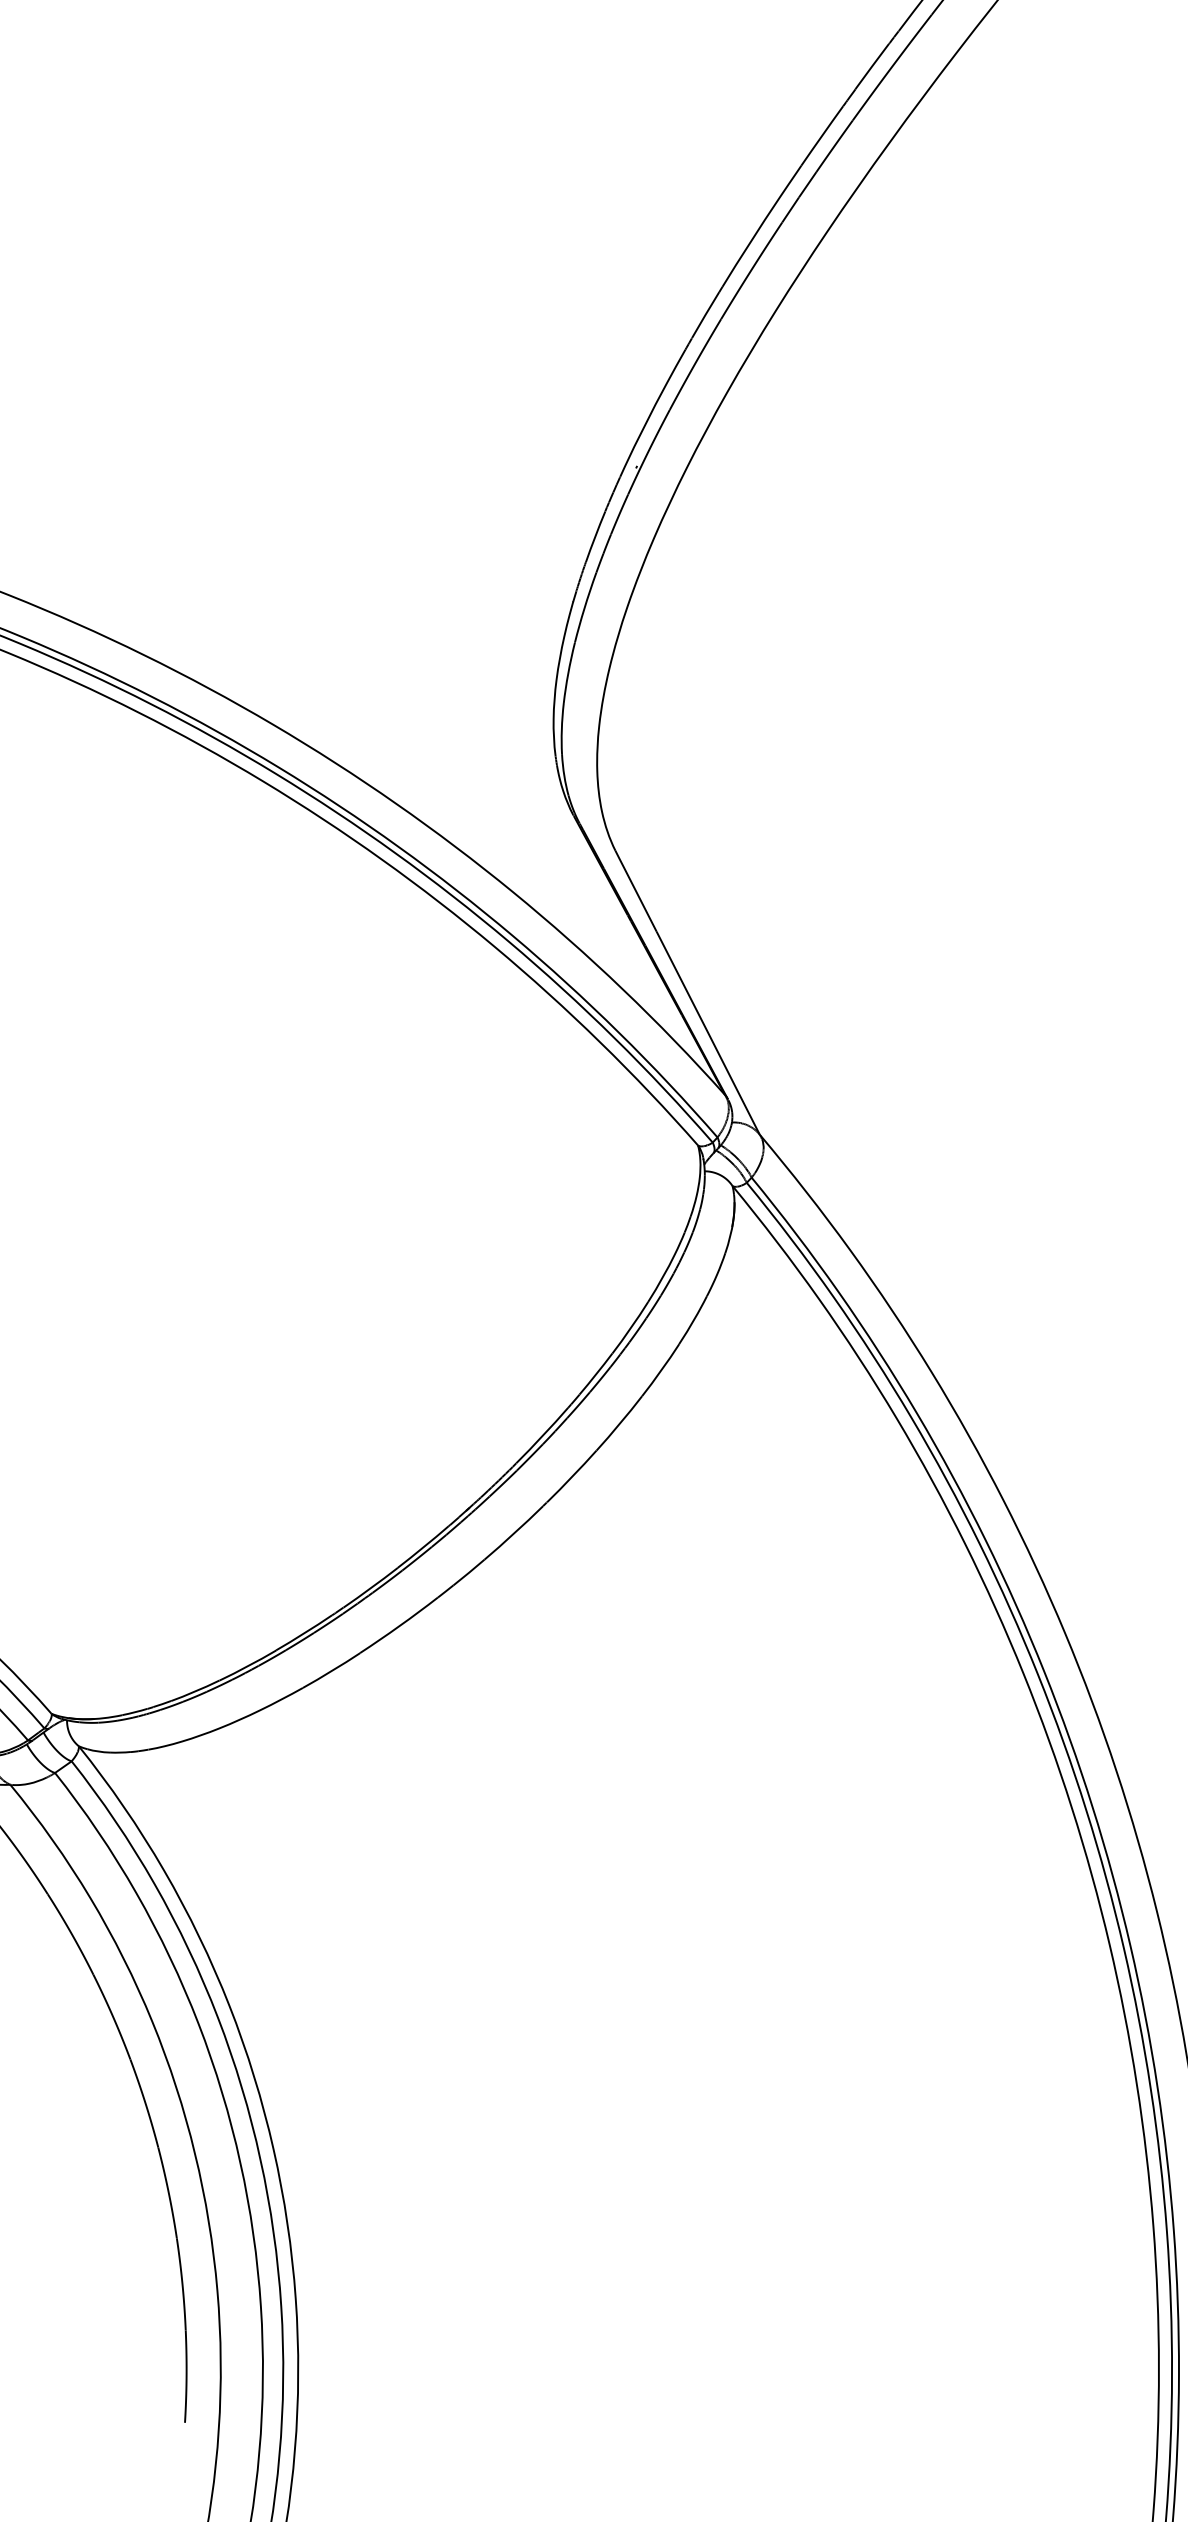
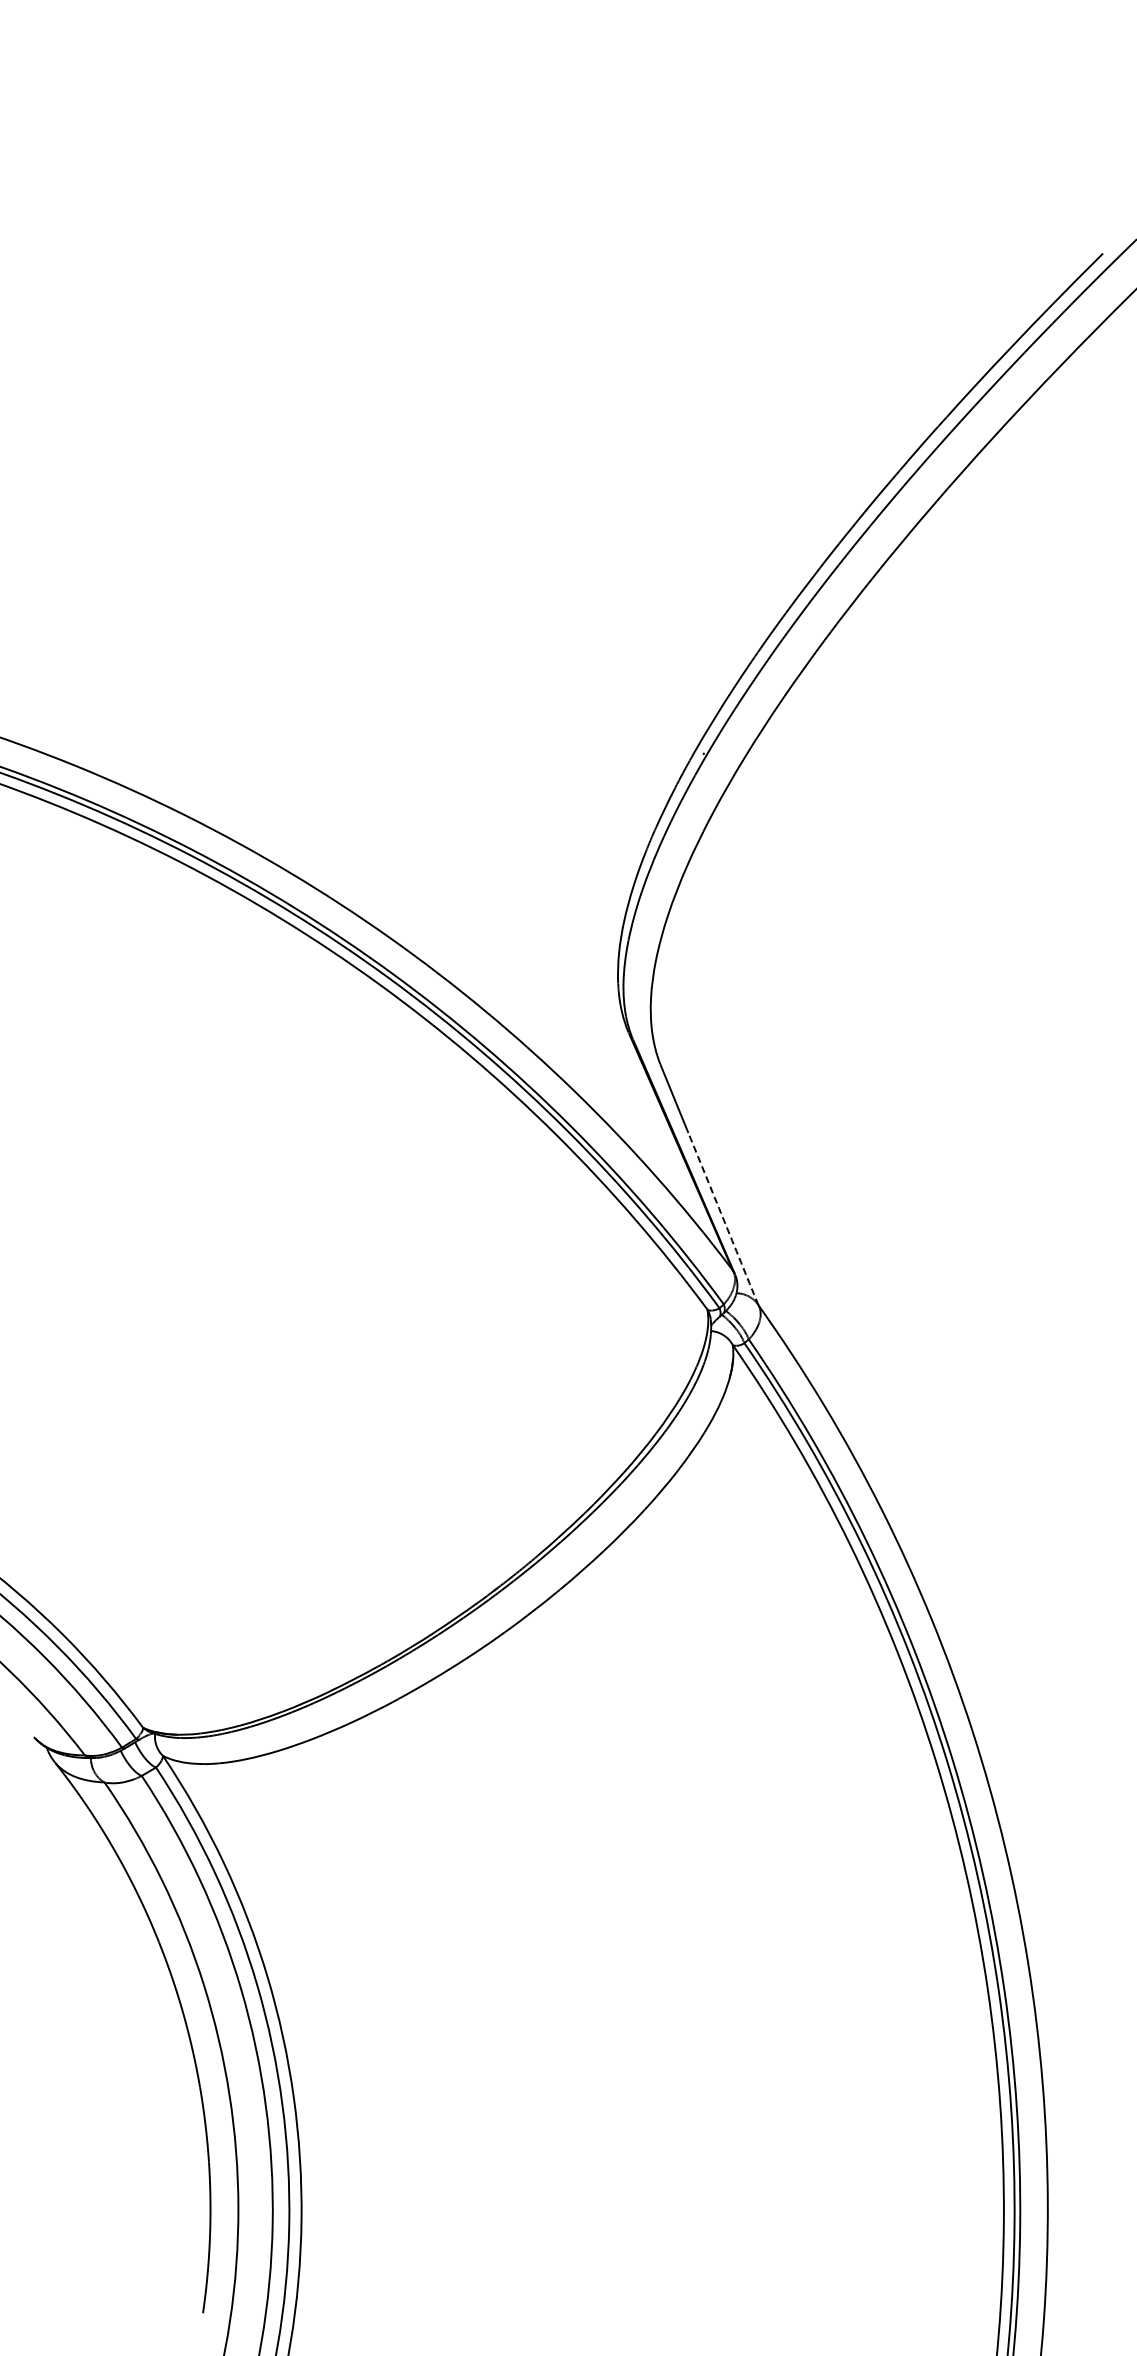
arc: (708, 1033) -> (723, 1219), solid -> dashed

